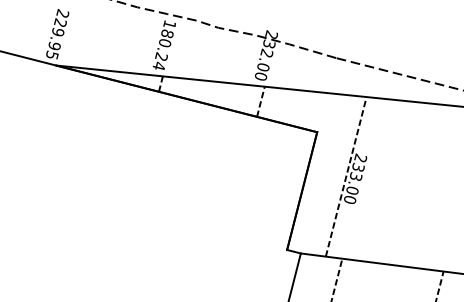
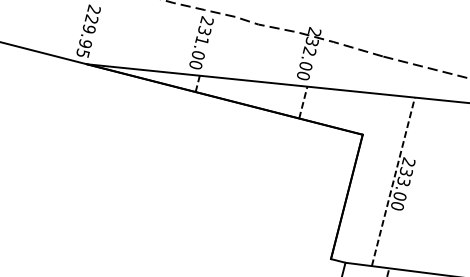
text: (164, 44) -> (201, 42), 180.24 -> 231.00

